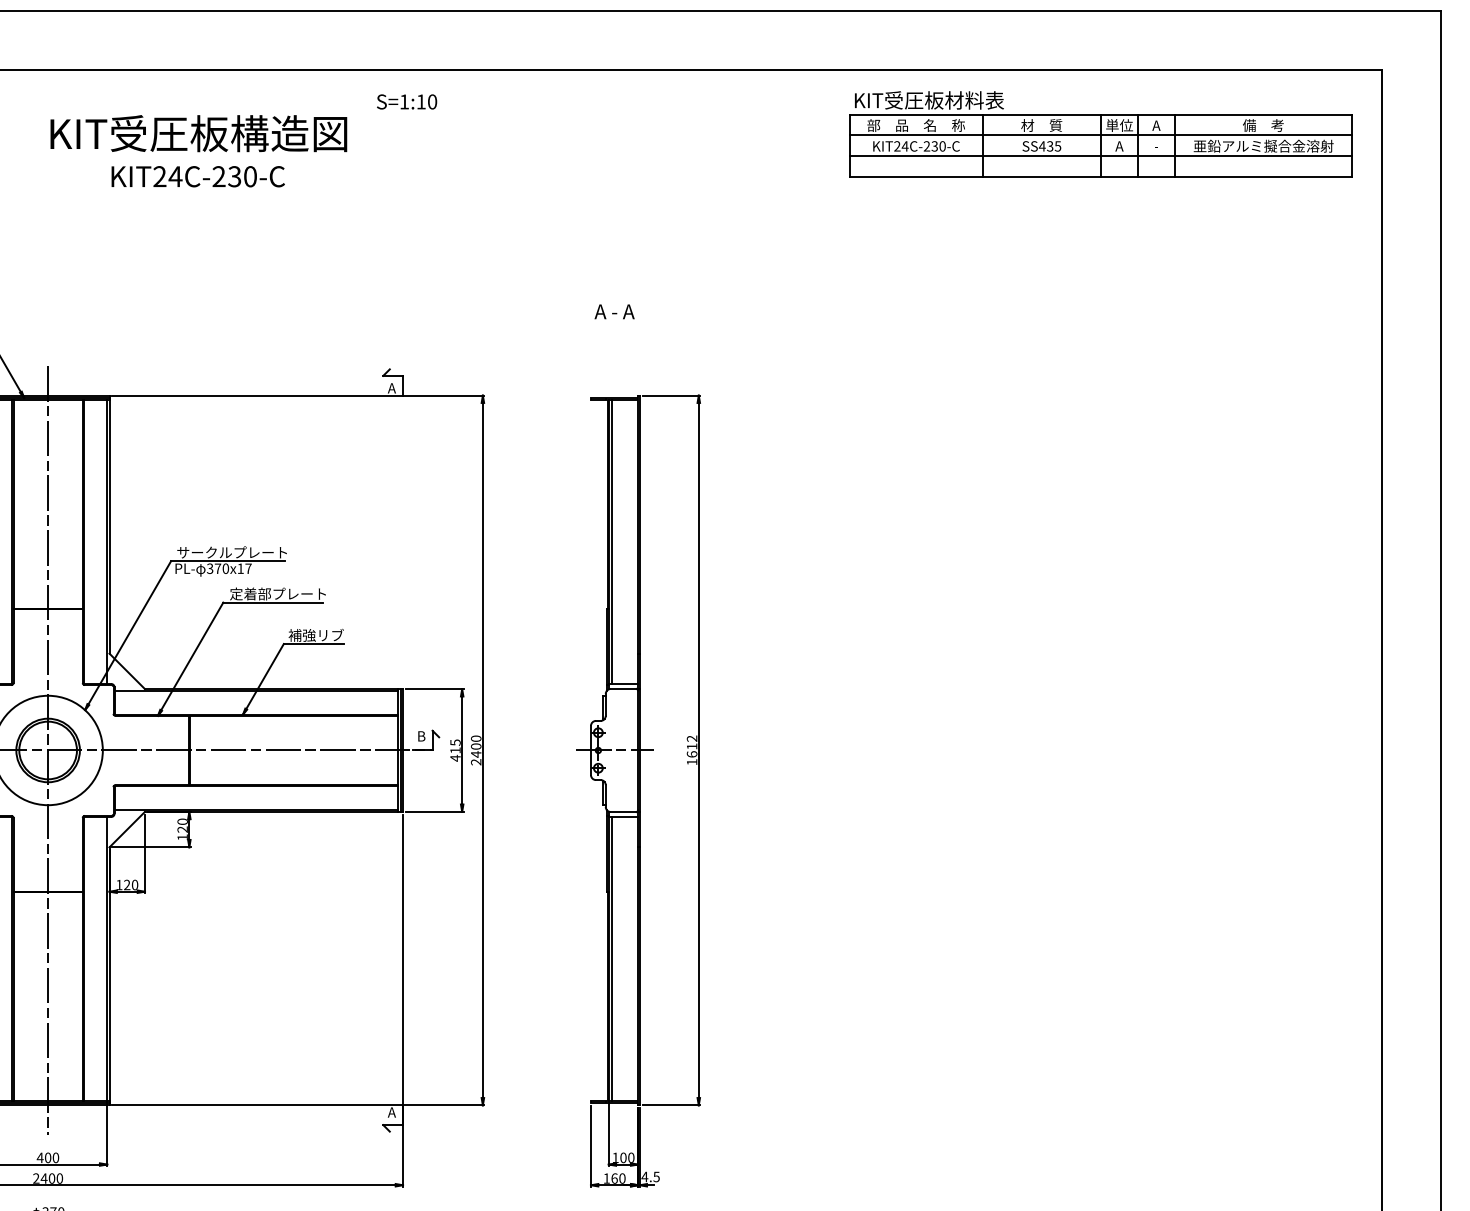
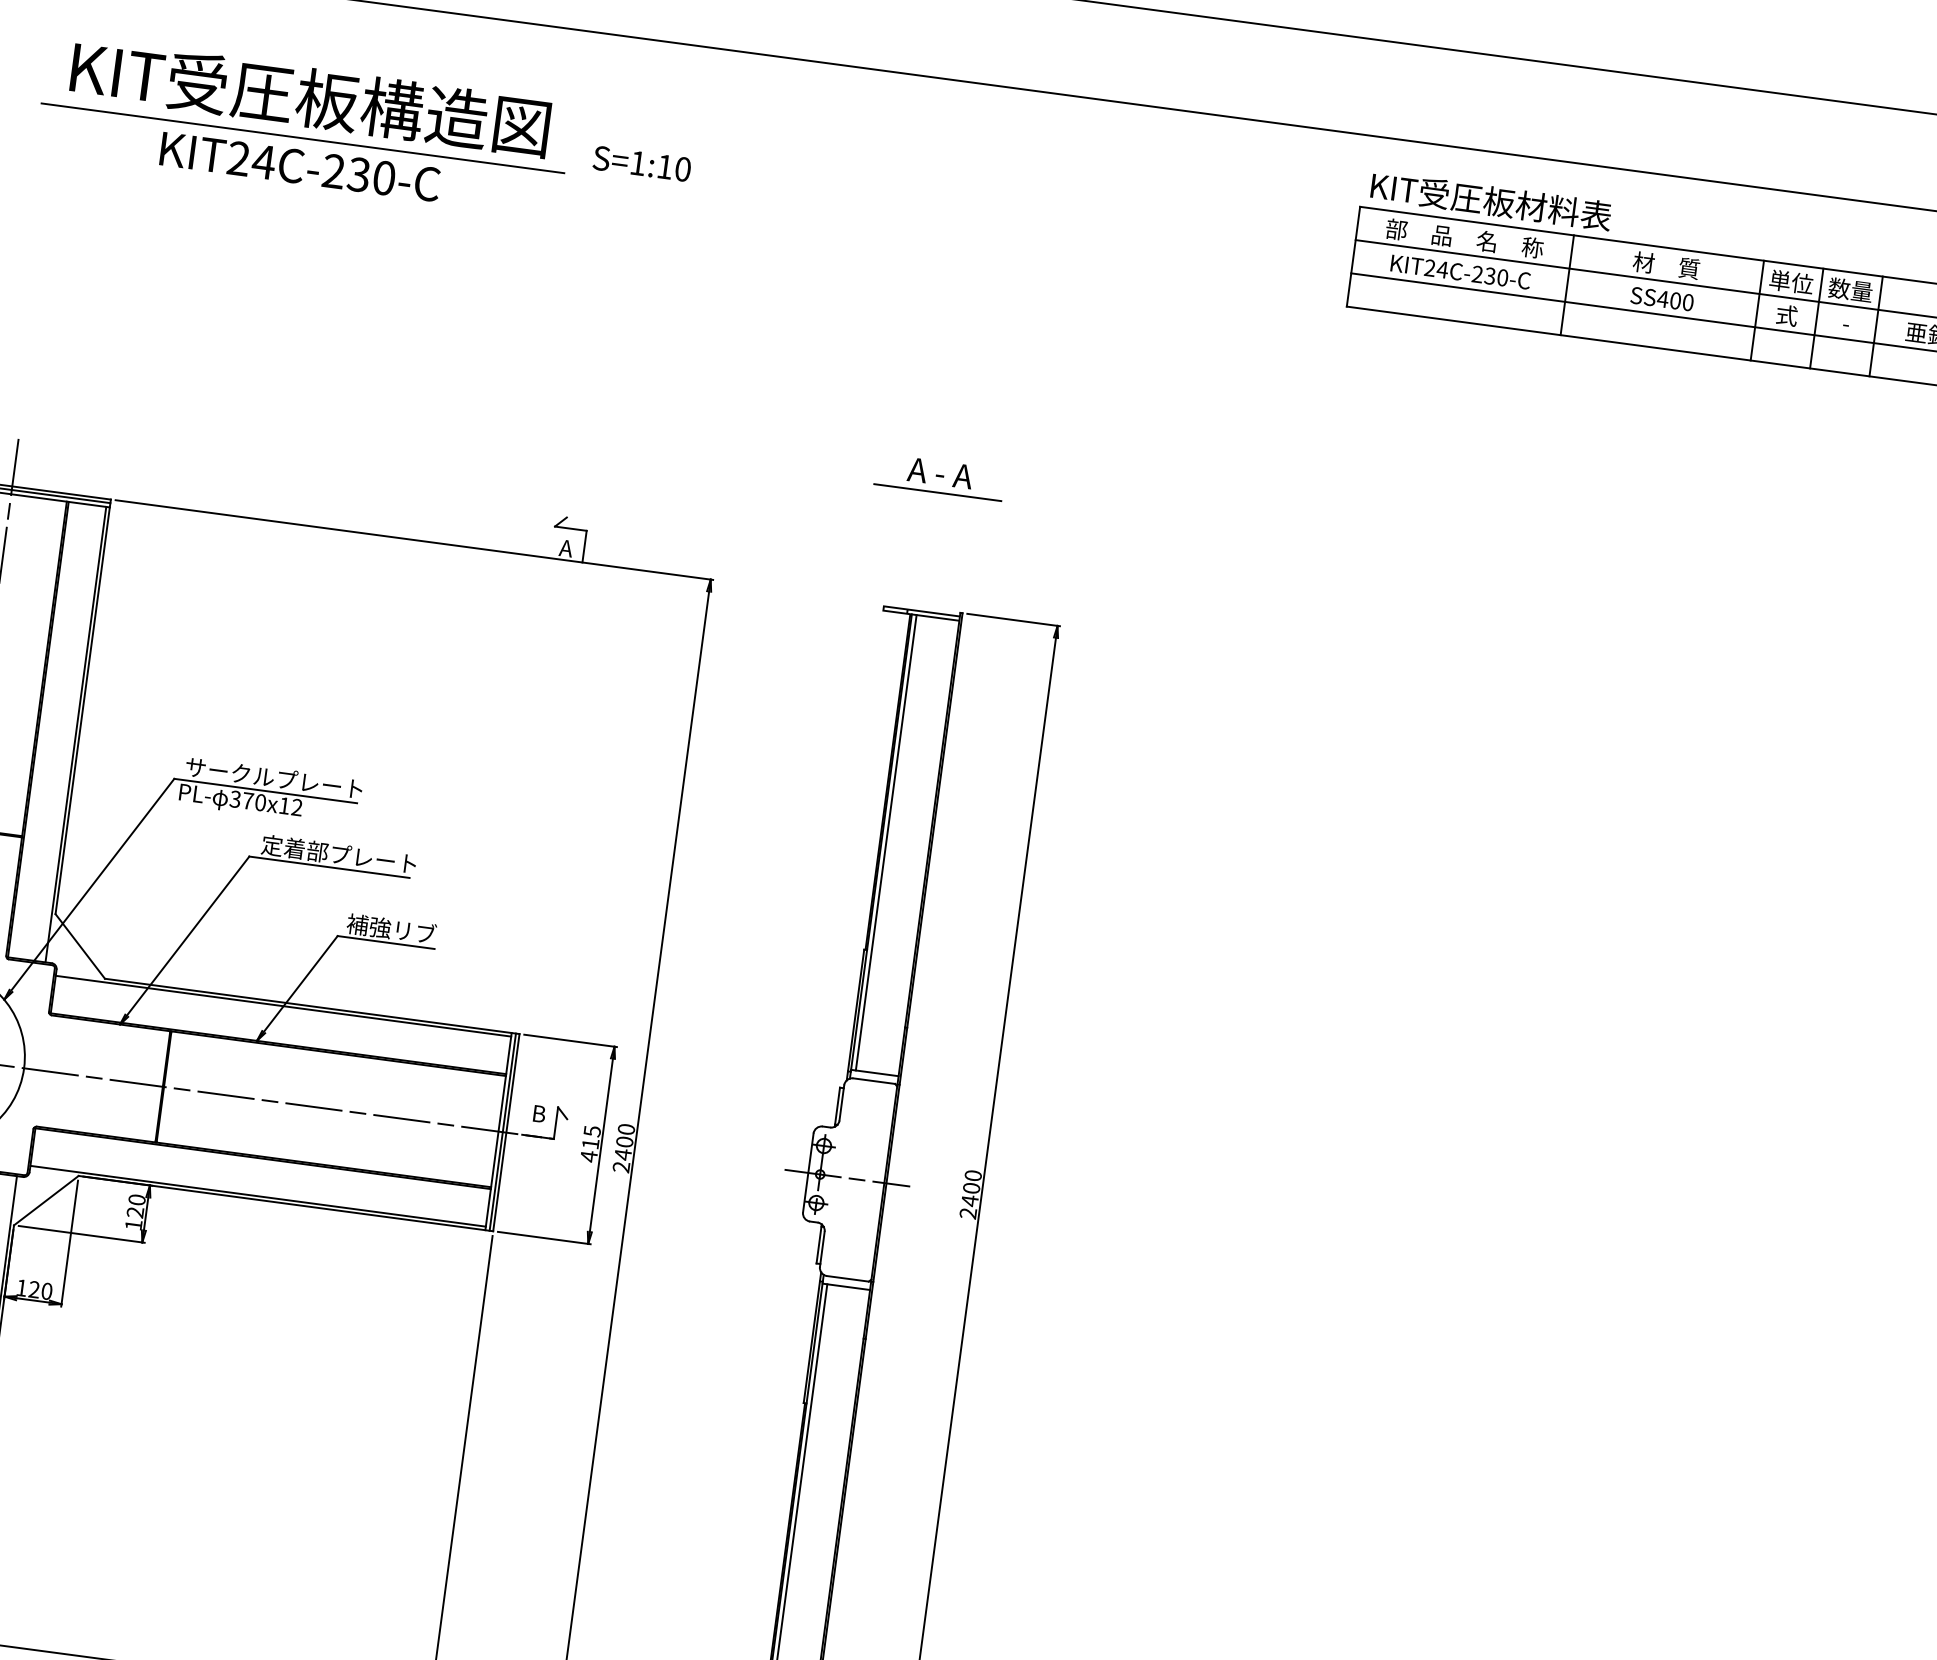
text: (407, 101) -> (643, 163), moved
text: (1156, 125) -> (1850, 290), A -> 数量
text: (1119, 145) -> (1787, 314), A -> 式
text: (1054, 146) -> (1682, 301), SS435 -> SS400
line: (197, 159) -> (302, 139), added
line: (614, 323) -> (937, 491), added
text: (248, 568) -> (297, 807), 370x17 -> 370x12
text: (691, 750) -> (969, 1194), 1612 -> 2400

